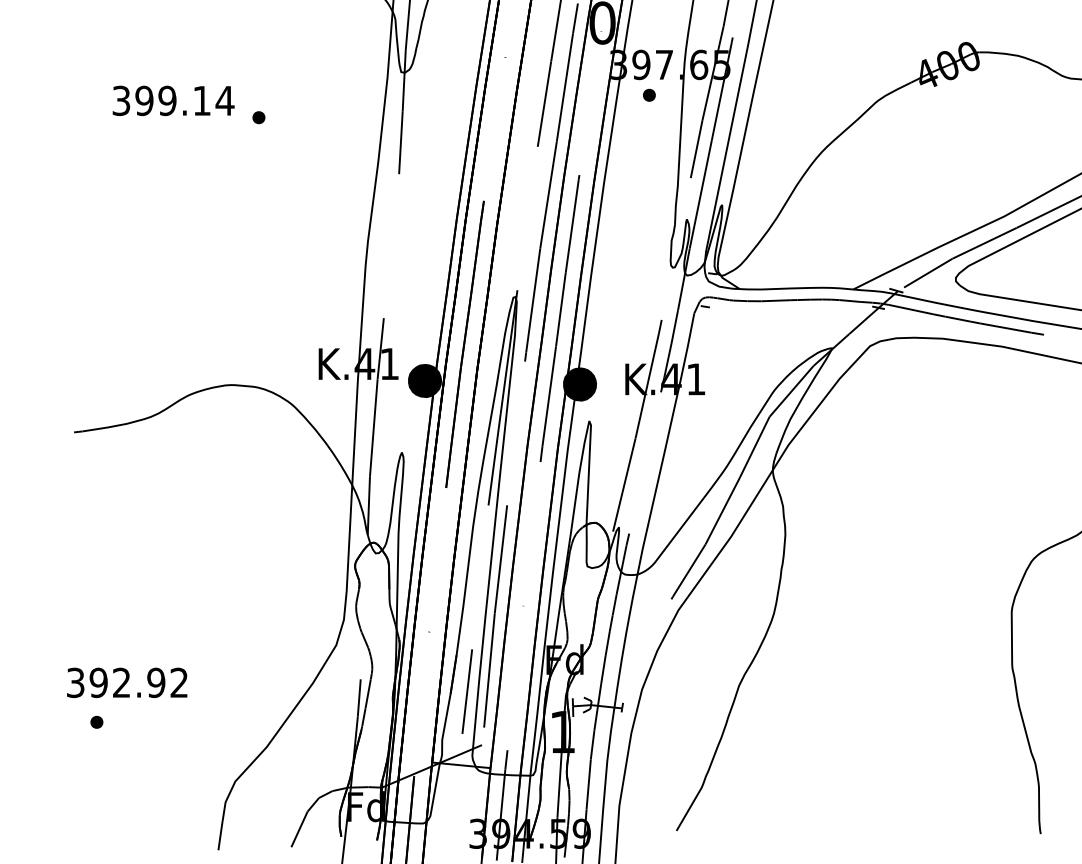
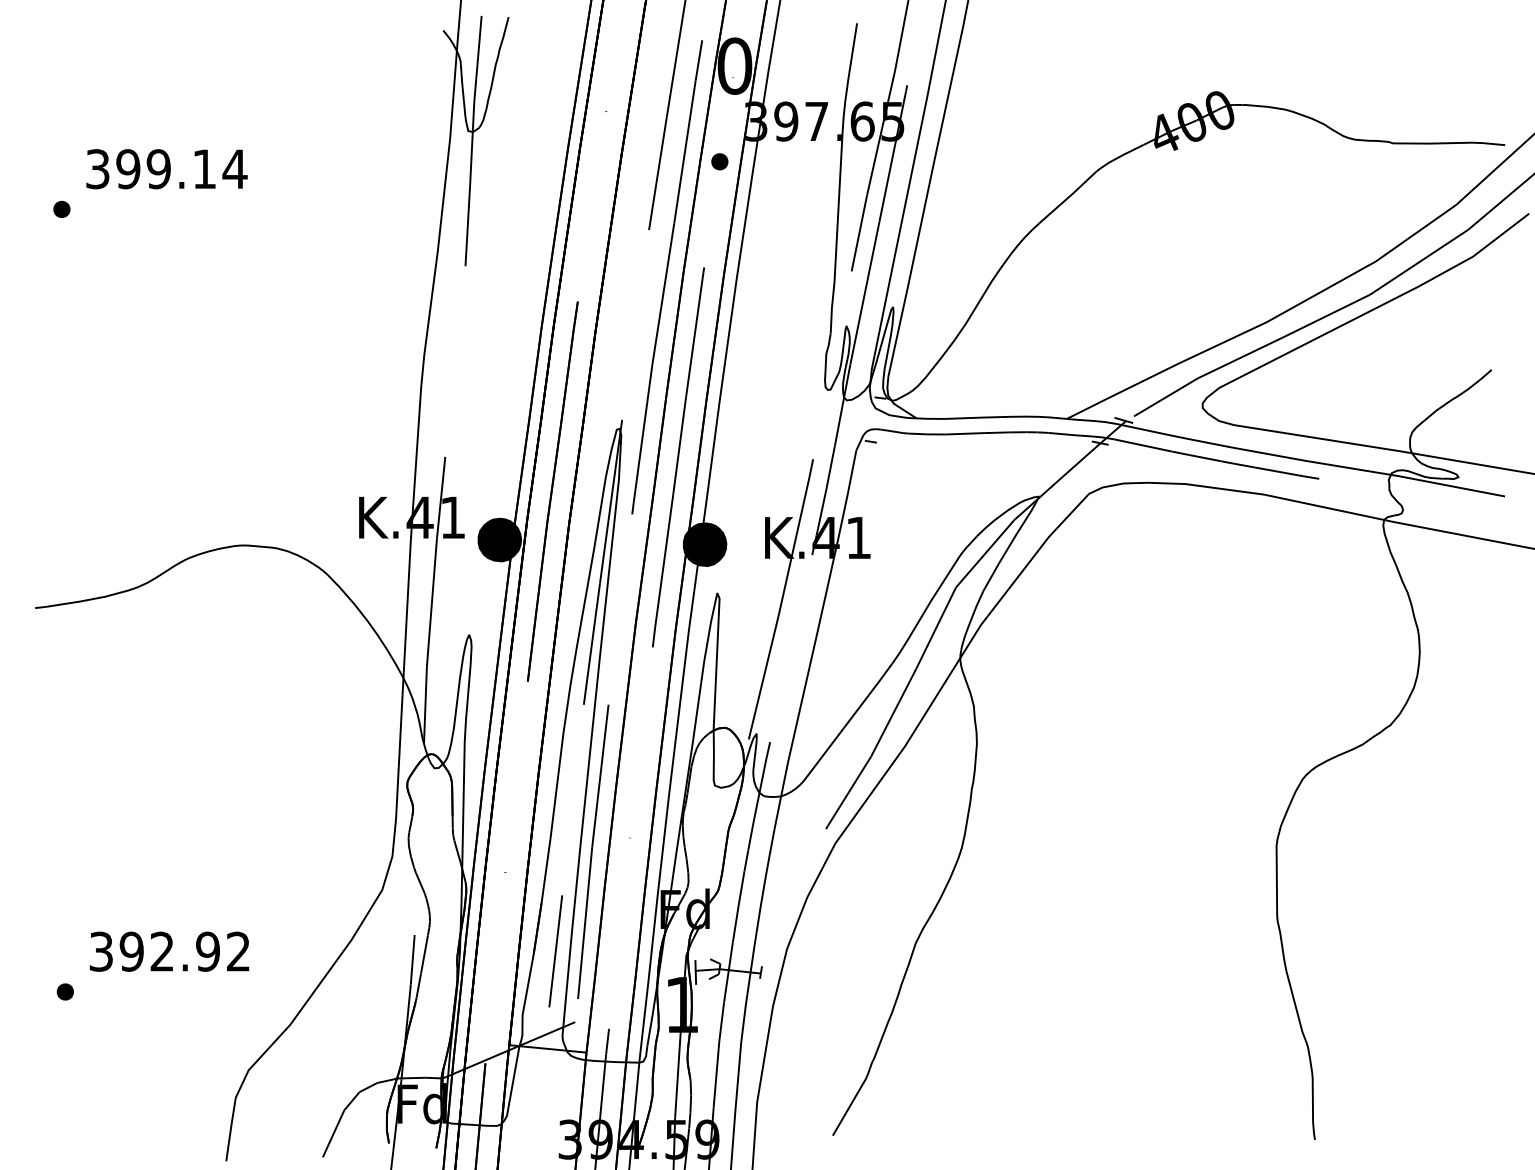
part: (649, 95) -> (719, 161), moved
part: (258, 117) -> (61, 209), moved
text: (127, 682) -> (169, 951), moved

